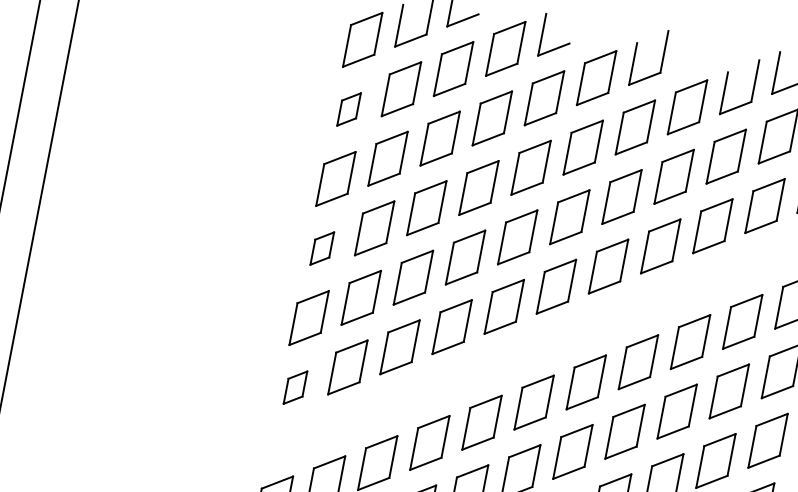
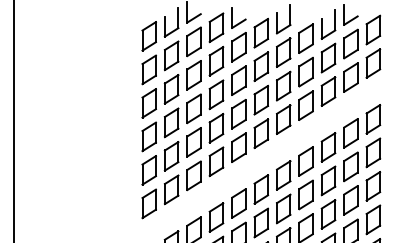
part: (347, 108) -> (148, 69), size x1.67
part: (321, 247) -> (148, 136), size x1.67
part: (294, 386) -> (148, 203), size x1.67

